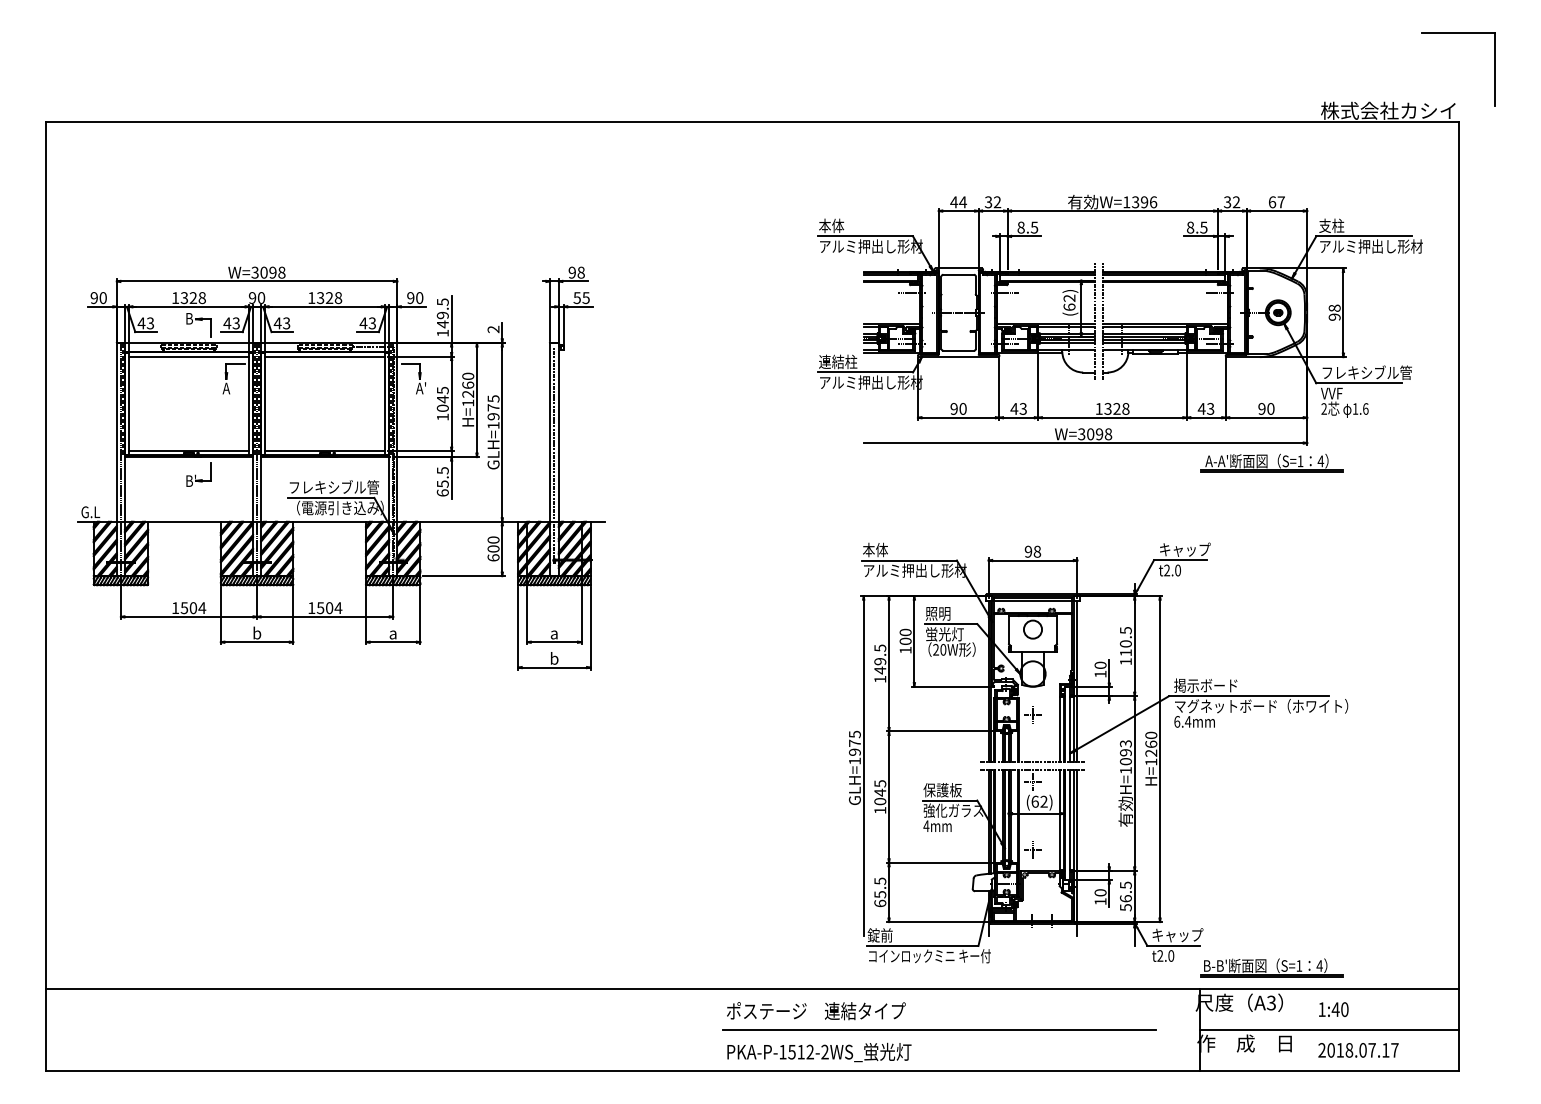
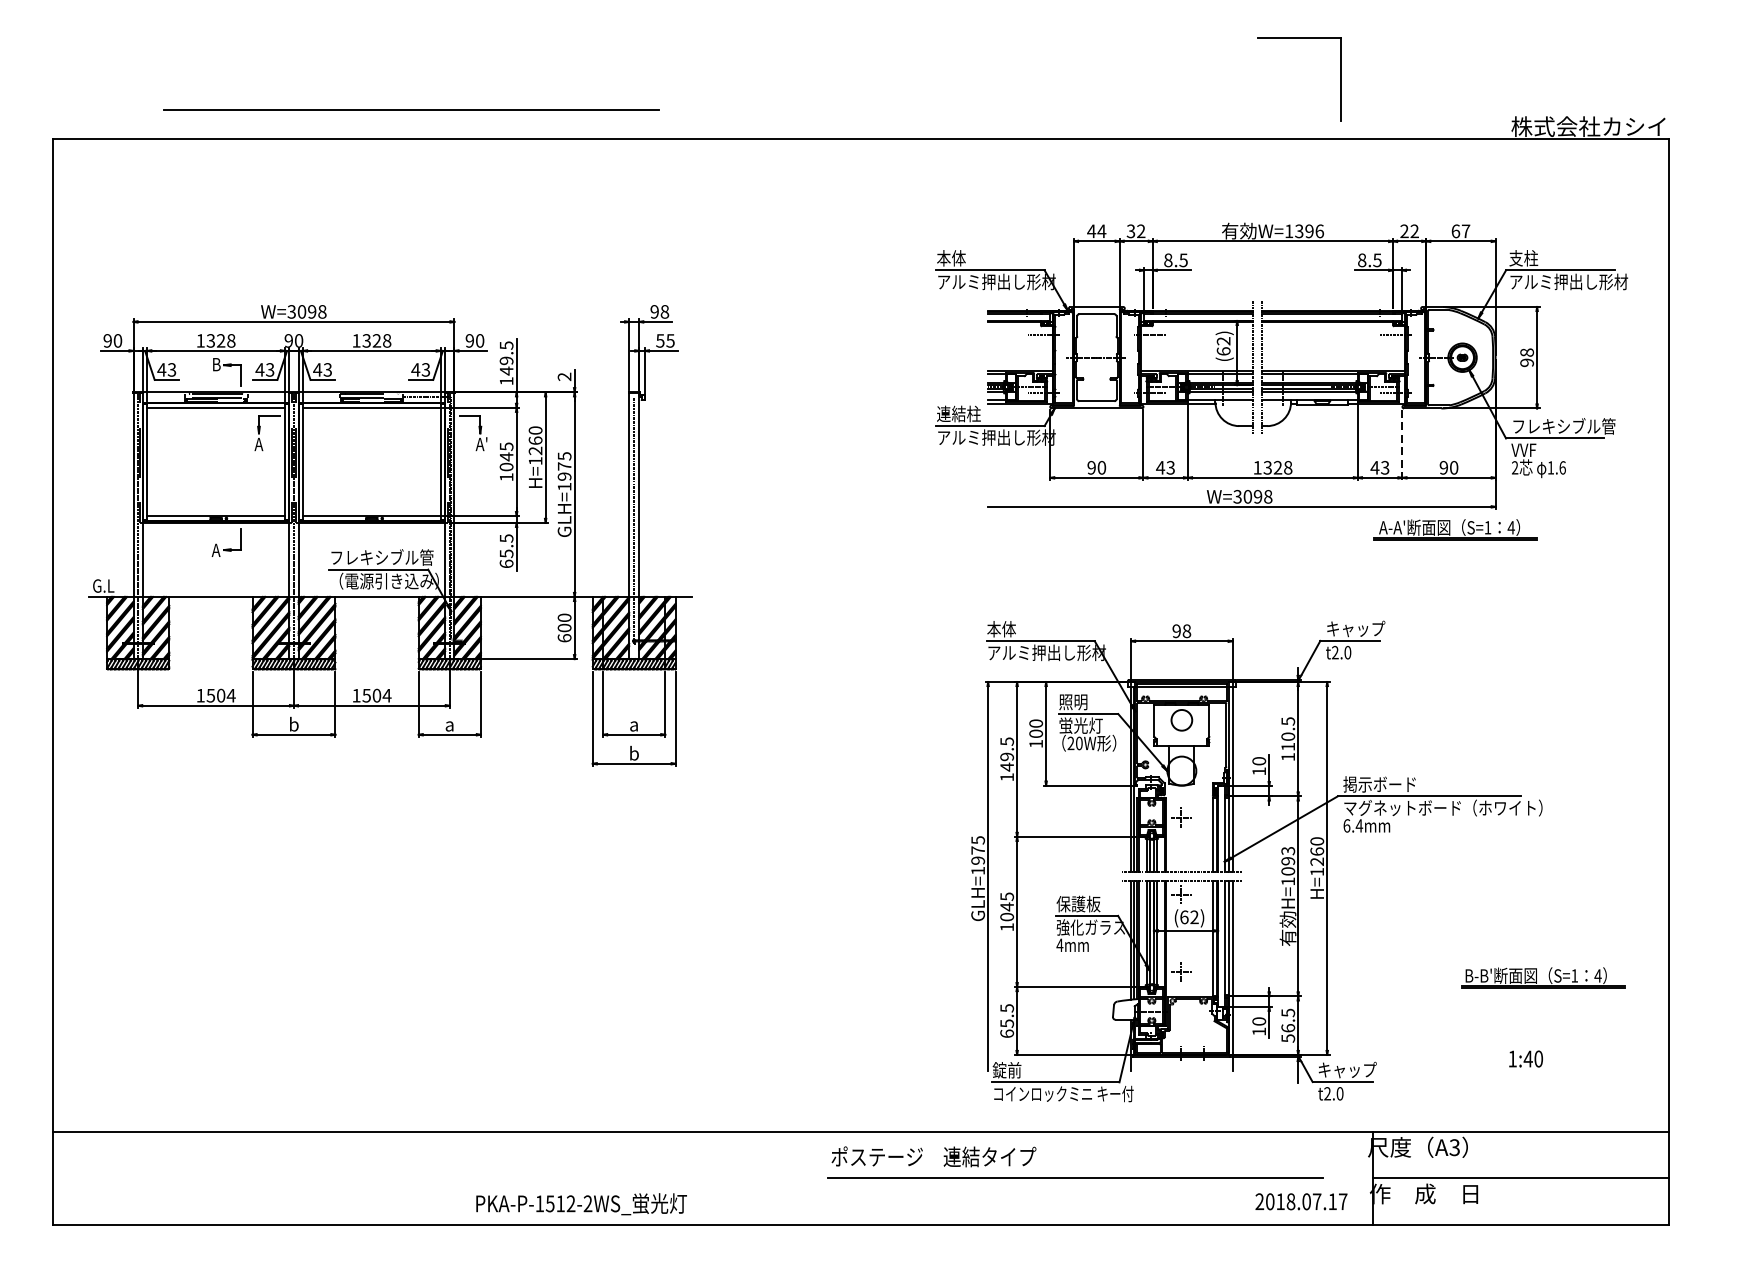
part: (1458, 33) -> (1299, 38), moved
line: (359, 95) -> (411, 109), added
text: (1227, 202) -> (1404, 231), 32 -> 22
line: (1225, 389) -> (1402, 445), solid -> dashed
text: (190, 480) -> (217, 549), B' -> A
part: (1271, 967) -> (1542, 977), moved
text: (1333, 1009) -> (1525, 1058), moved
text: (1358, 1050) -> (1301, 1201), moved
text: (819, 1052) -> (581, 1204), moved

